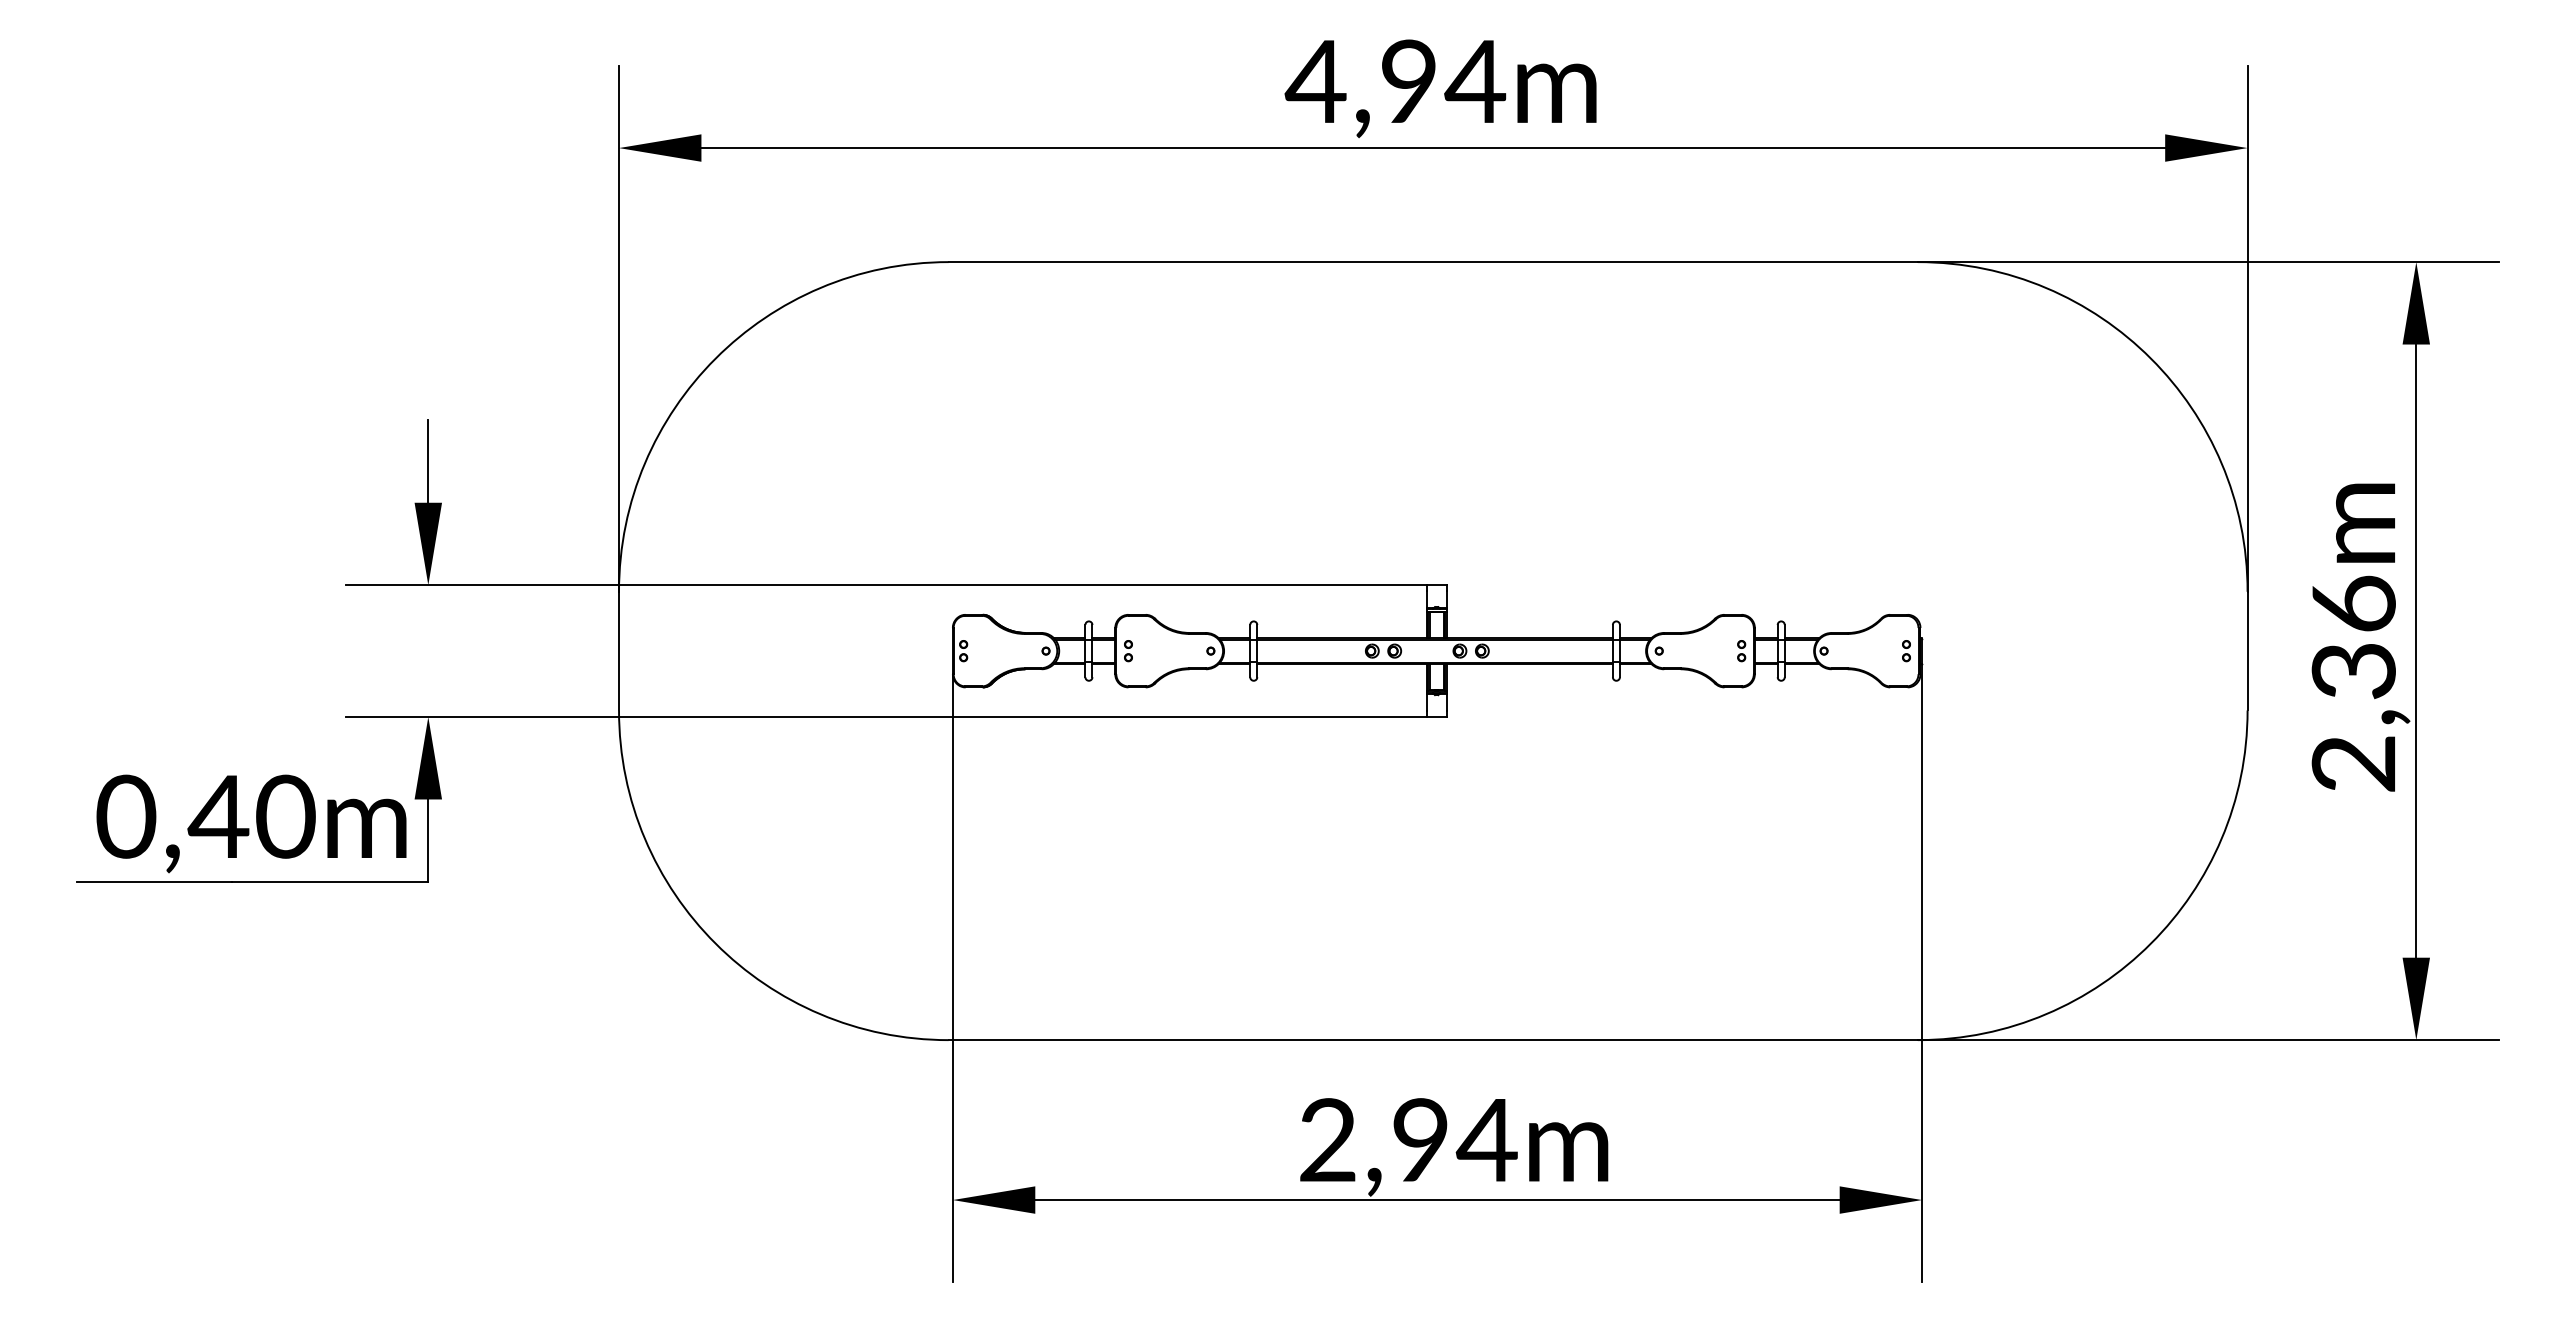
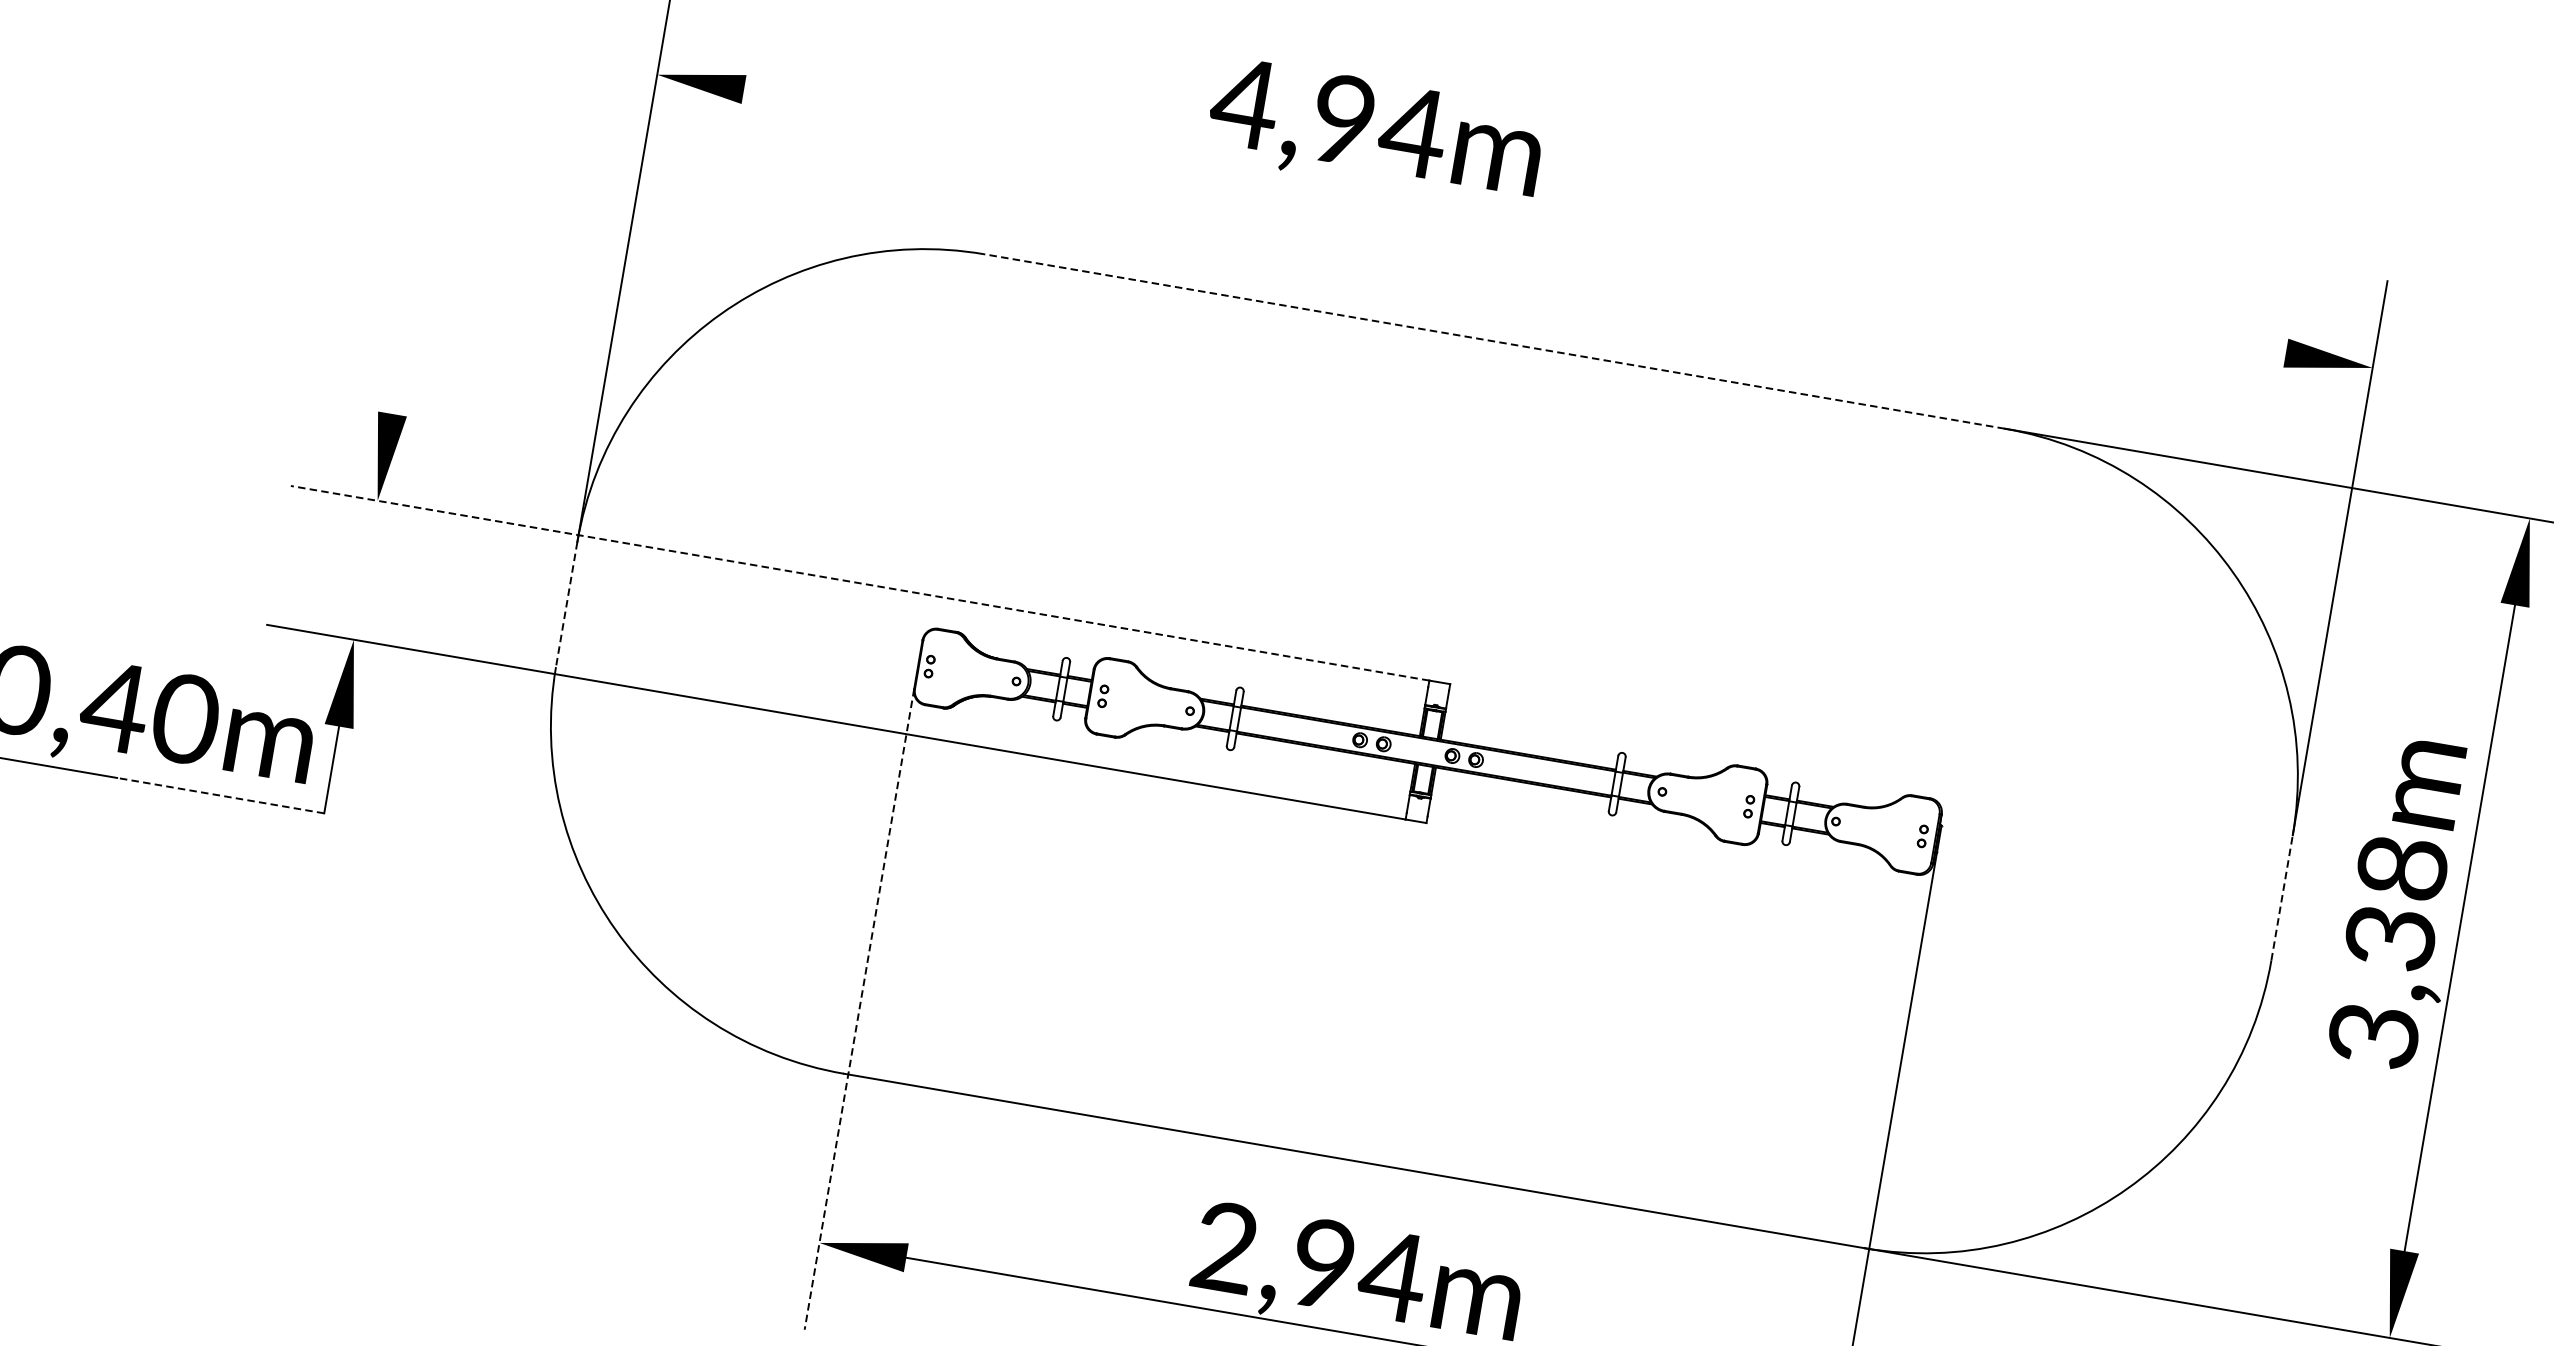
text: (1440, 88) -> (1375, 132), moved
line: (1433, 148) -> (1515, 221), removed
line: (1433, 262) -> (1494, 341), solid -> dashed
line: (428, 461) -> (400, 370), removed
line: (885, 585) -> (859, 583), solid -> dashed
line: (2247, 650) -> (2282, 897), solid -> dashed
line: (619, 651) -> (567, 605), solid -> dashed
text: (2353, 683) -> (2387, 951), 2,36m -> 3,38m
line: (329, 881) -> (220, 795), solid -> dashed
line: (952, 978) -> (859, 1009), solid -> dashed

